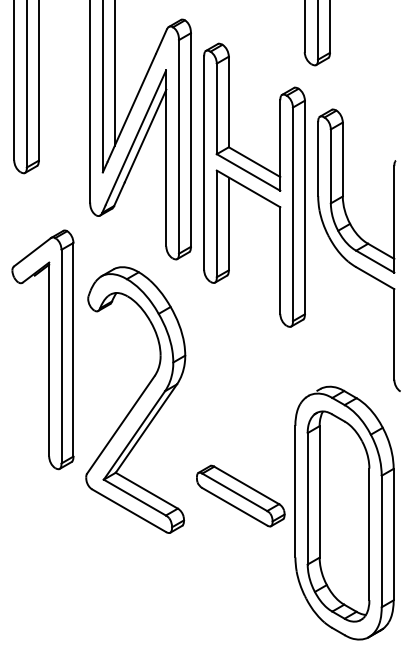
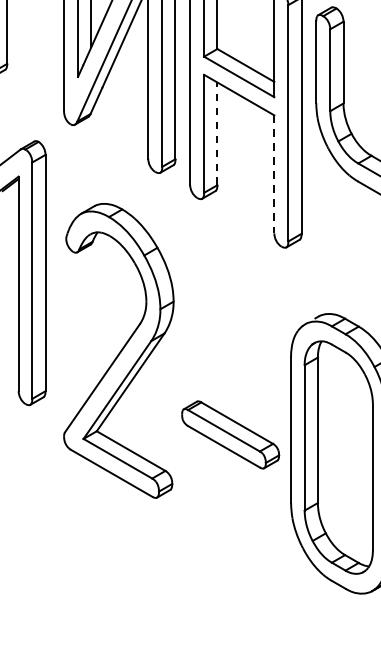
line: (228, 223) -> (217, 133), solid -> dashed
line: (280, 261) -> (274, 175), solid -> dashed
part: (135, 399) -> (118, 350), moved

